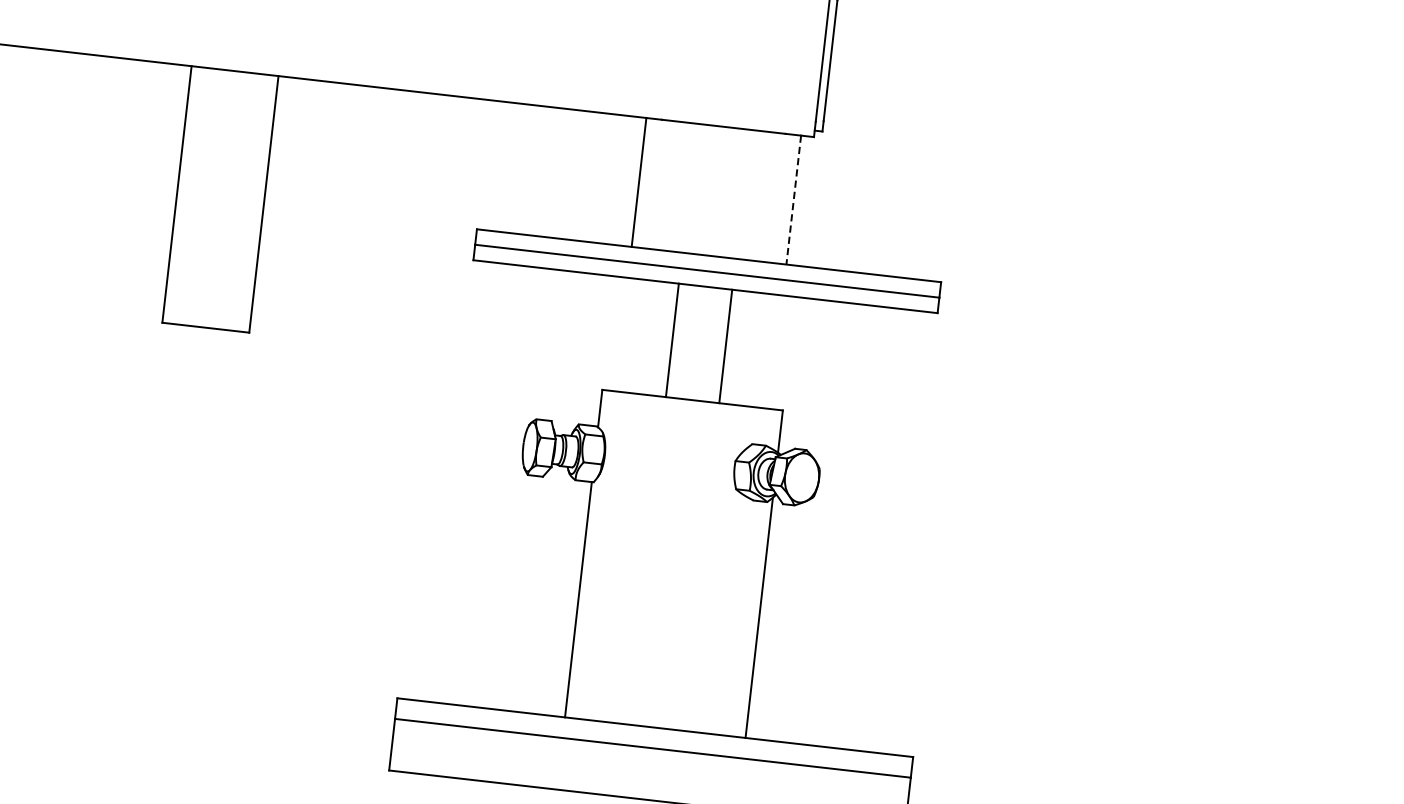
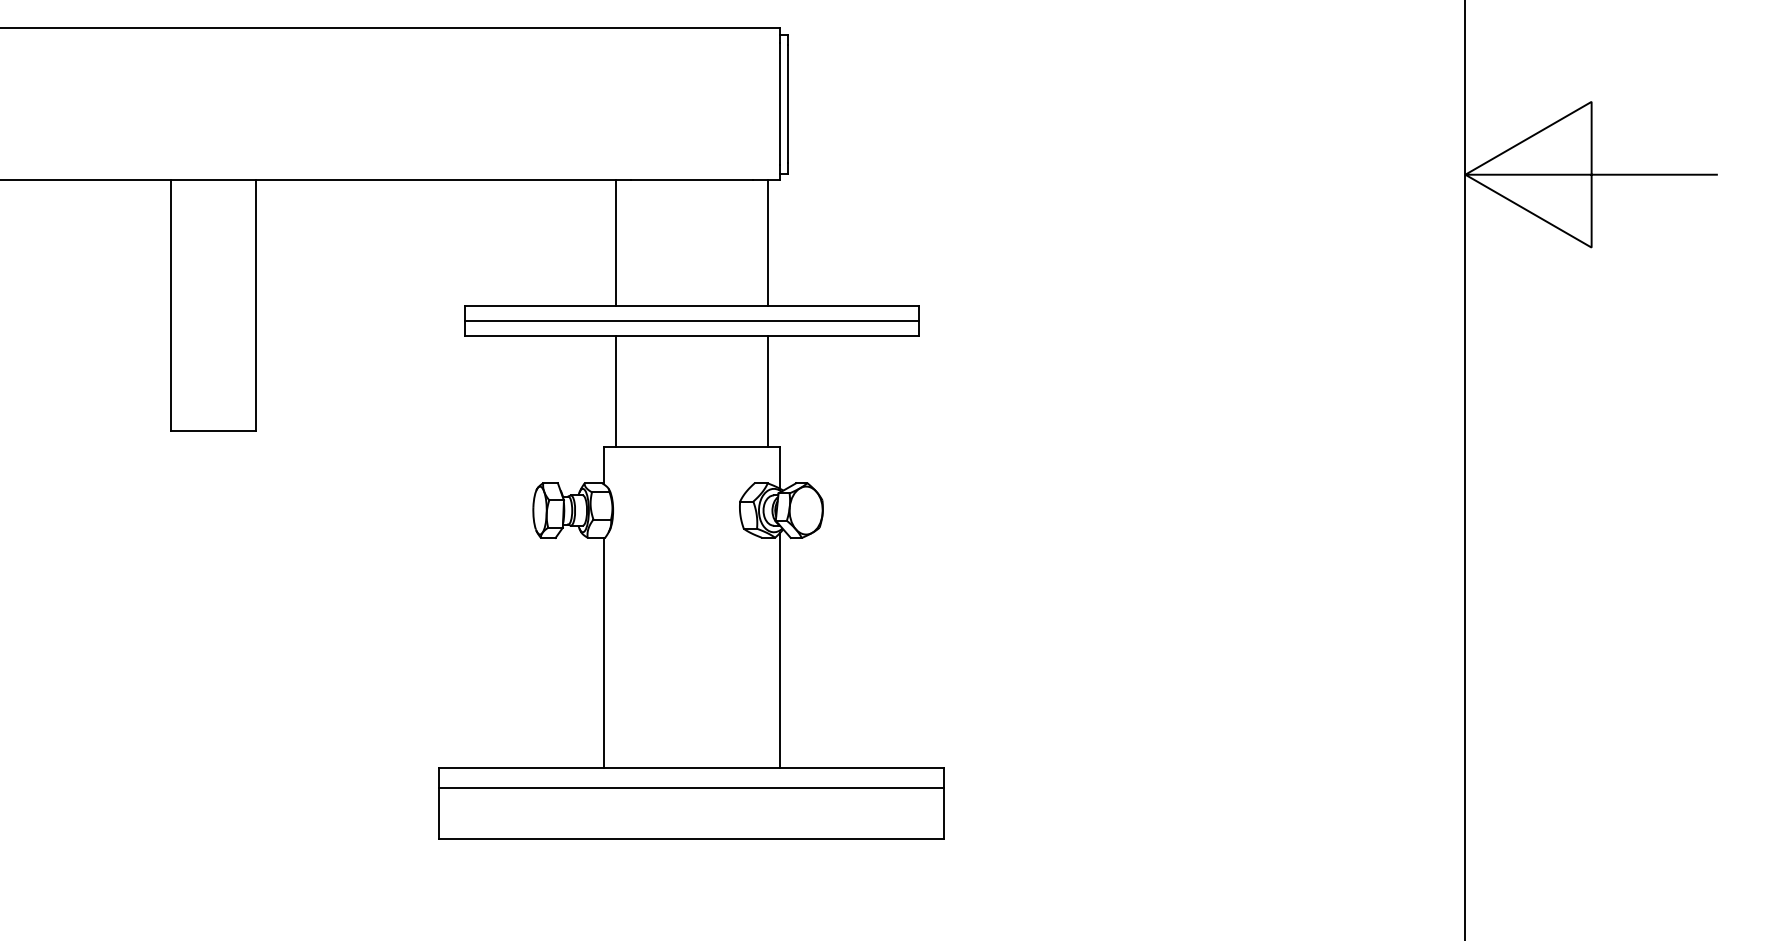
line: (793, 200) -> (767, 243), dashed -> solid
line: (672, 339) -> (615, 391), moved
line: (726, 346) -> (768, 391), moved

